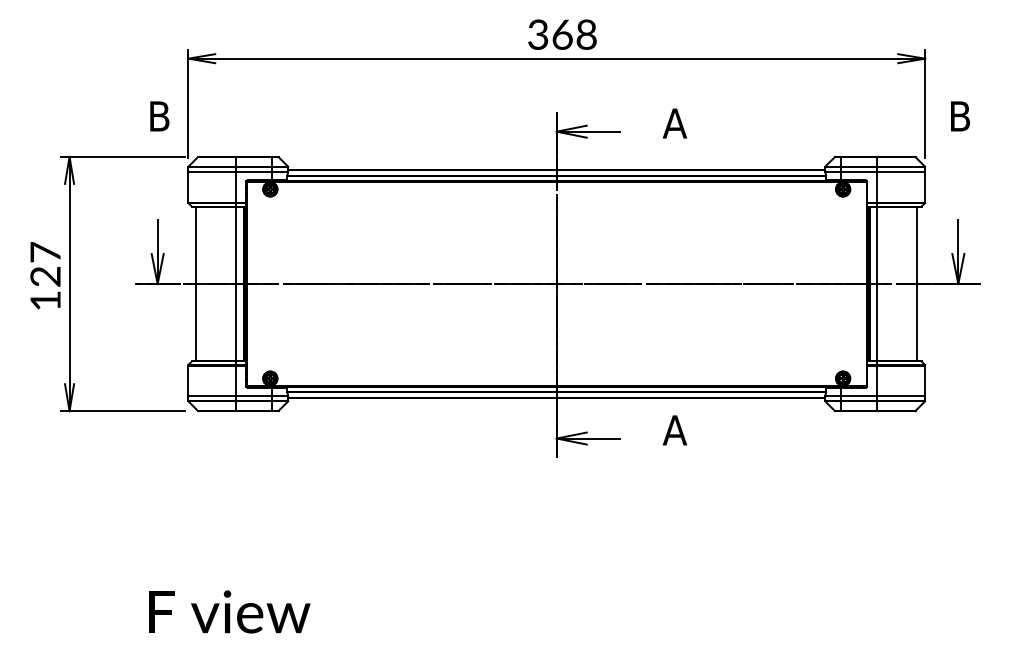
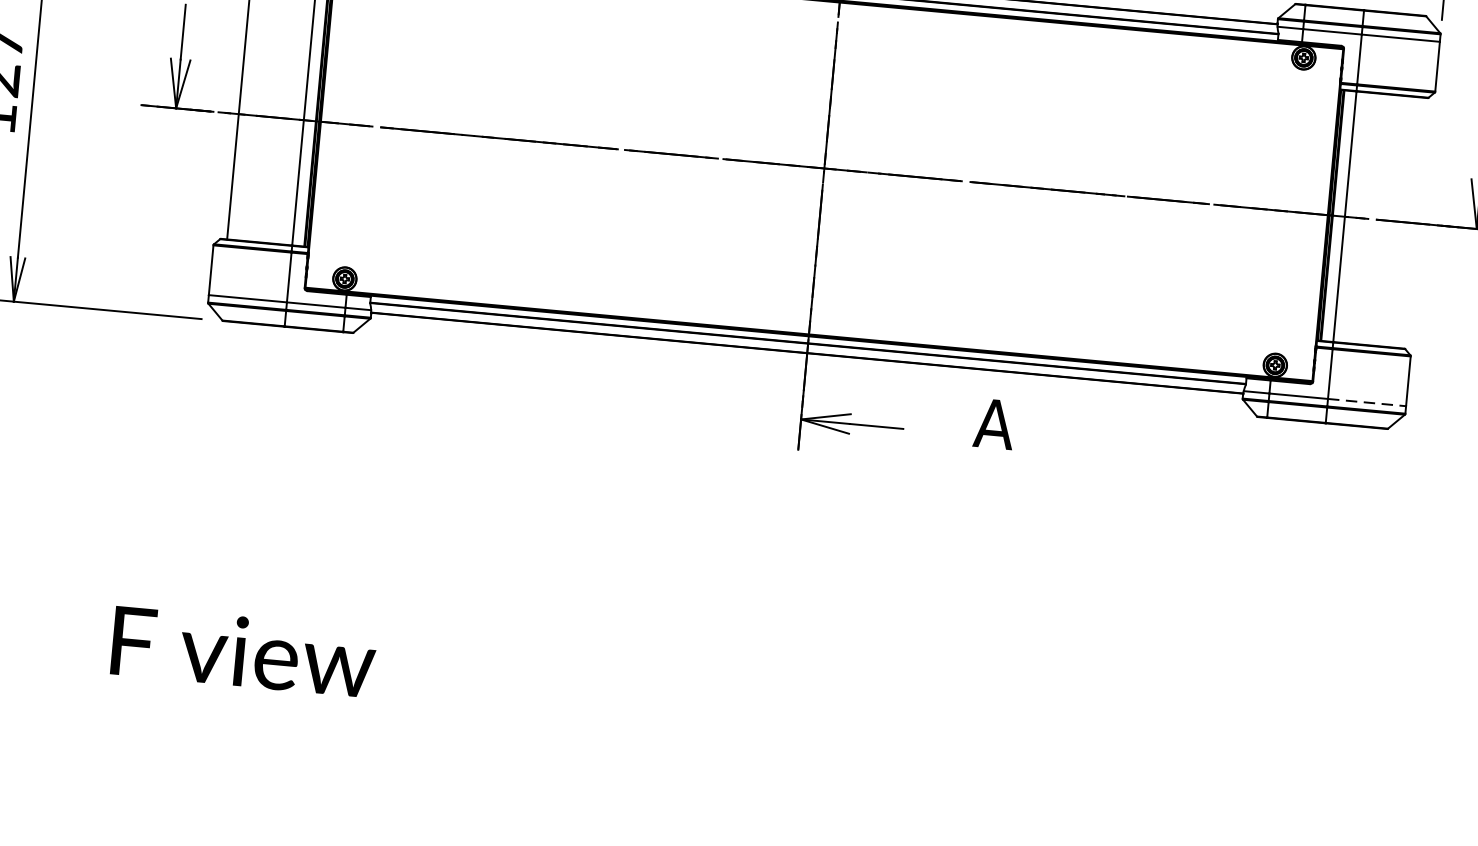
line: (917, 283) -> (1410, 221), removed
line: (901, 396) -> (1367, 403), solid -> dashed

